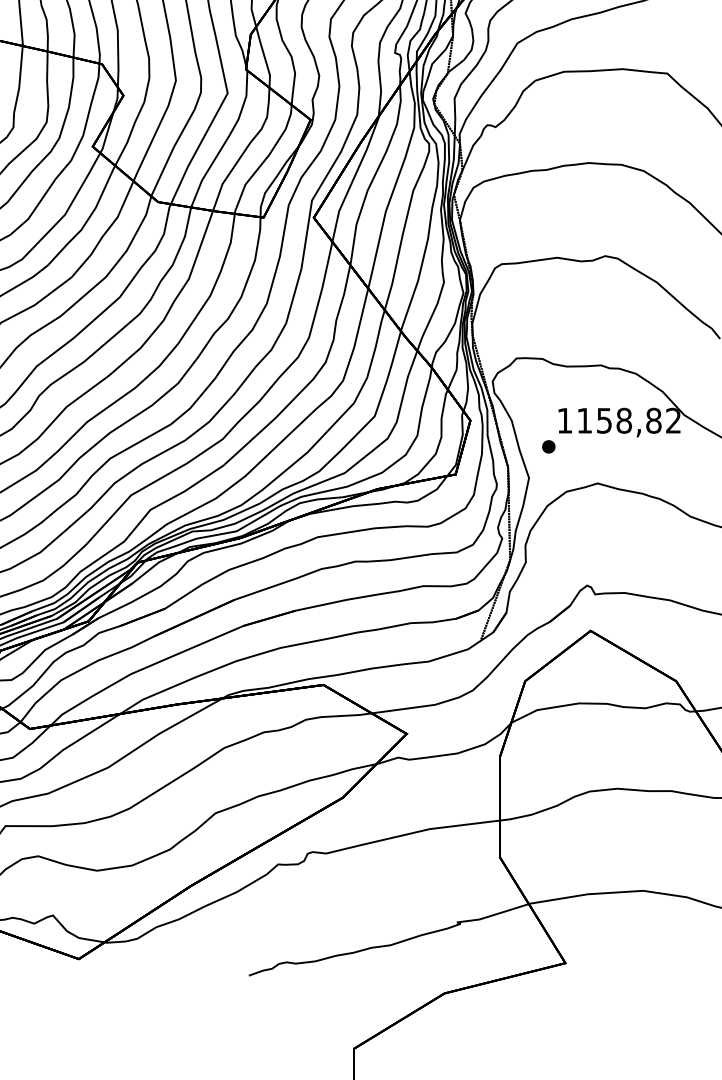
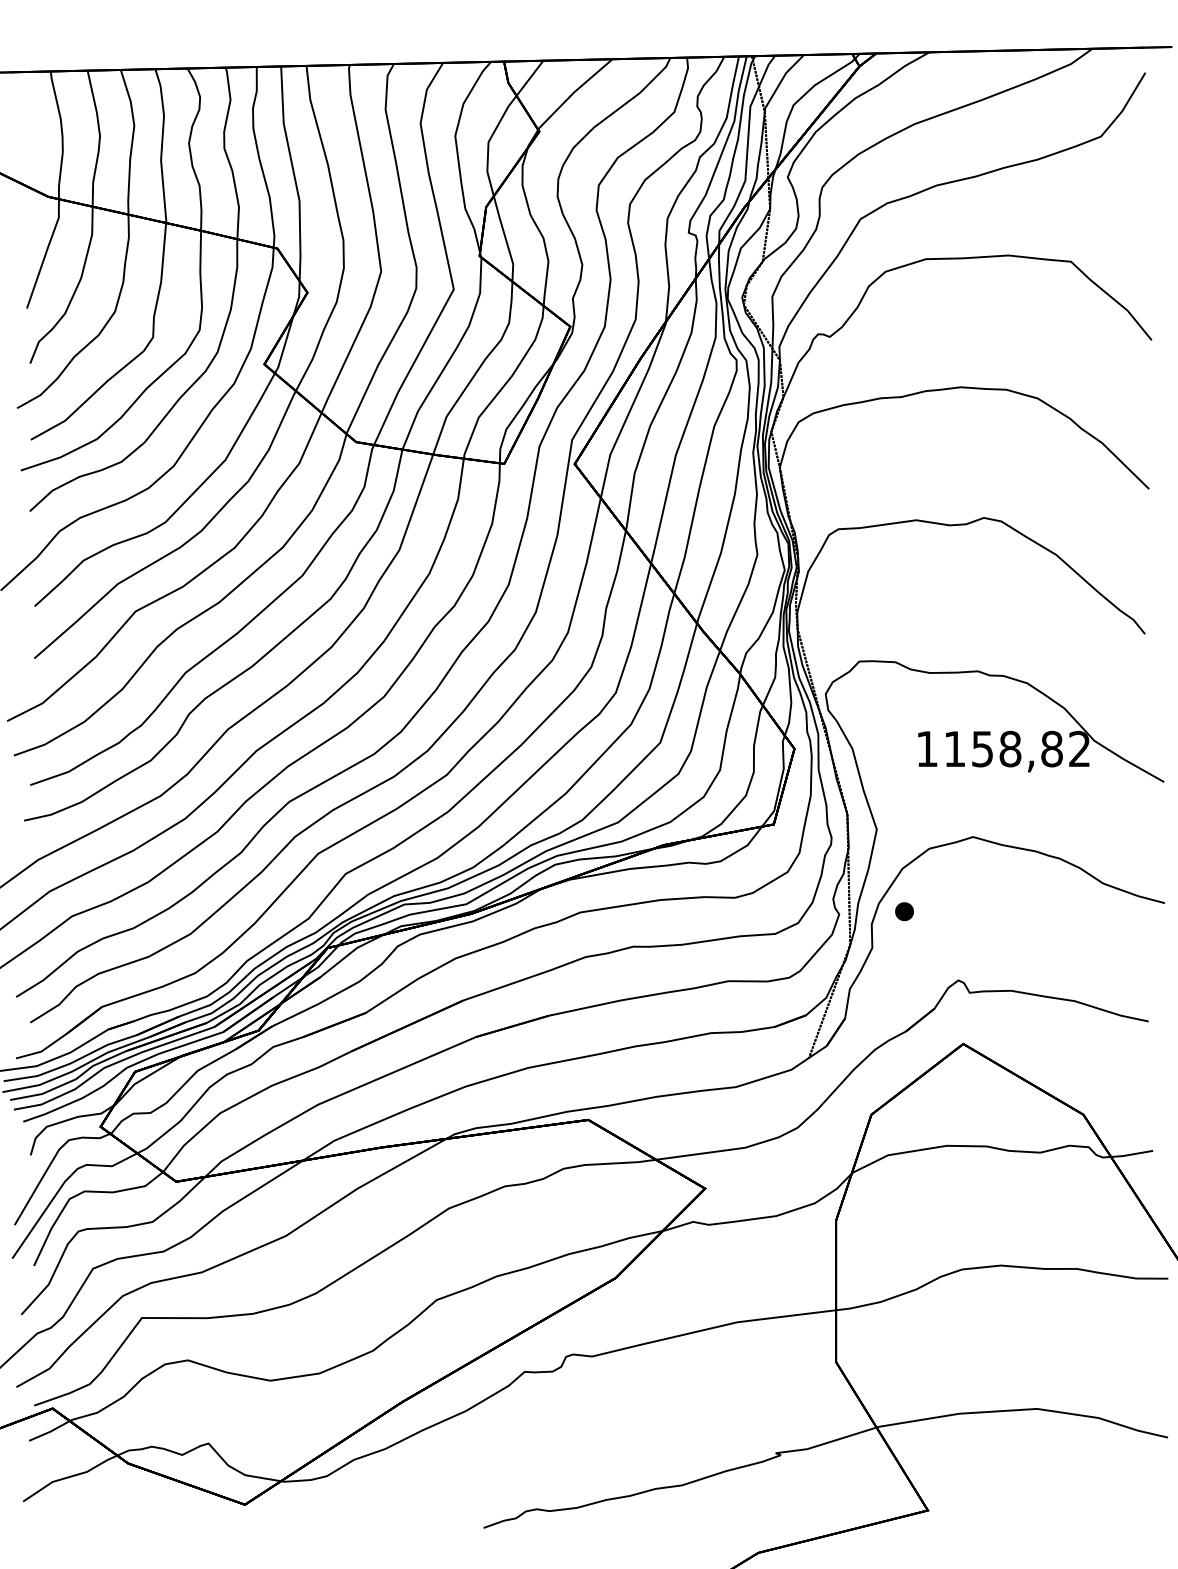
part: (548, 446) -> (904, 911), moved

